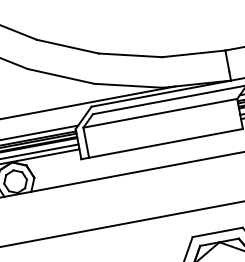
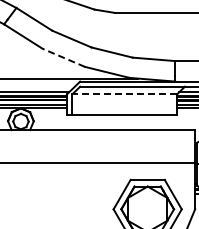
line: (60, 75) -> (63, 57), solid -> dashed
line: (160, 113) -> (124, 94), solid -> dashed

